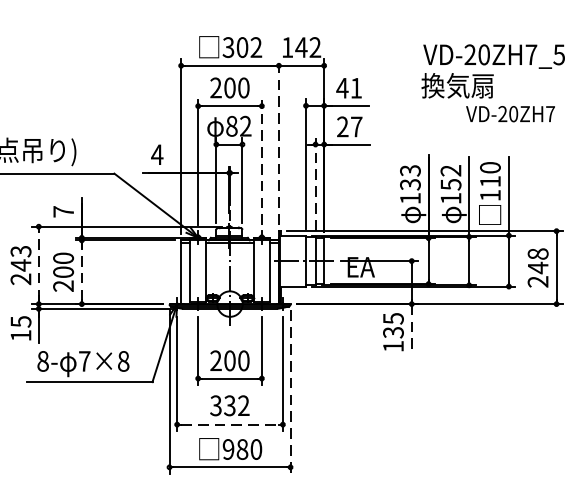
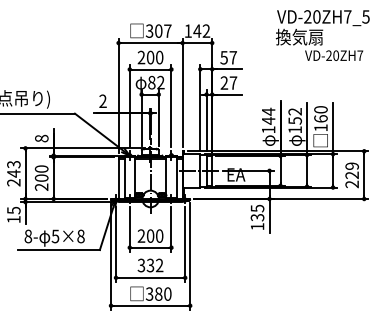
text: (255, 46) -> (167, 30), 302 -> 307
text: (492, 83) -> (322, 35), moved
text: (349, 87) -> (228, 57), 41 -> 57
line: (278, 141) -> (182, 92), dashed -> solid
text: (158, 153) -> (103, 100), 4 -> 2
line: (261, 162) -> (171, 106), dashed -> solid
text: (410, 176) -> (268, 115), 133 -> 144
text: (489, 181) -> (320, 118), 110 -> 160
line: (315, 184) -> (206, 120), dashed -> solid
text: (63, 211) -> (41, 138), 7 -> 8
text: (537, 260) -> (351, 170), 248 -> 229
line: (38, 265) -> (25, 173), dashed -> solid
line: (81, 271) -> (53, 177), dashed -> solid
line: (411, 330) -> (269, 216), dashed -> solid
text: (84, 361) -> (55, 236), 7×8 -> 5×8
line: (291, 393) -> (190, 257), dashed -> solid
line: (231, 424) -> (151, 277), dashed -> solid
text: (228, 448) -> (149, 293), 980 -> 380

